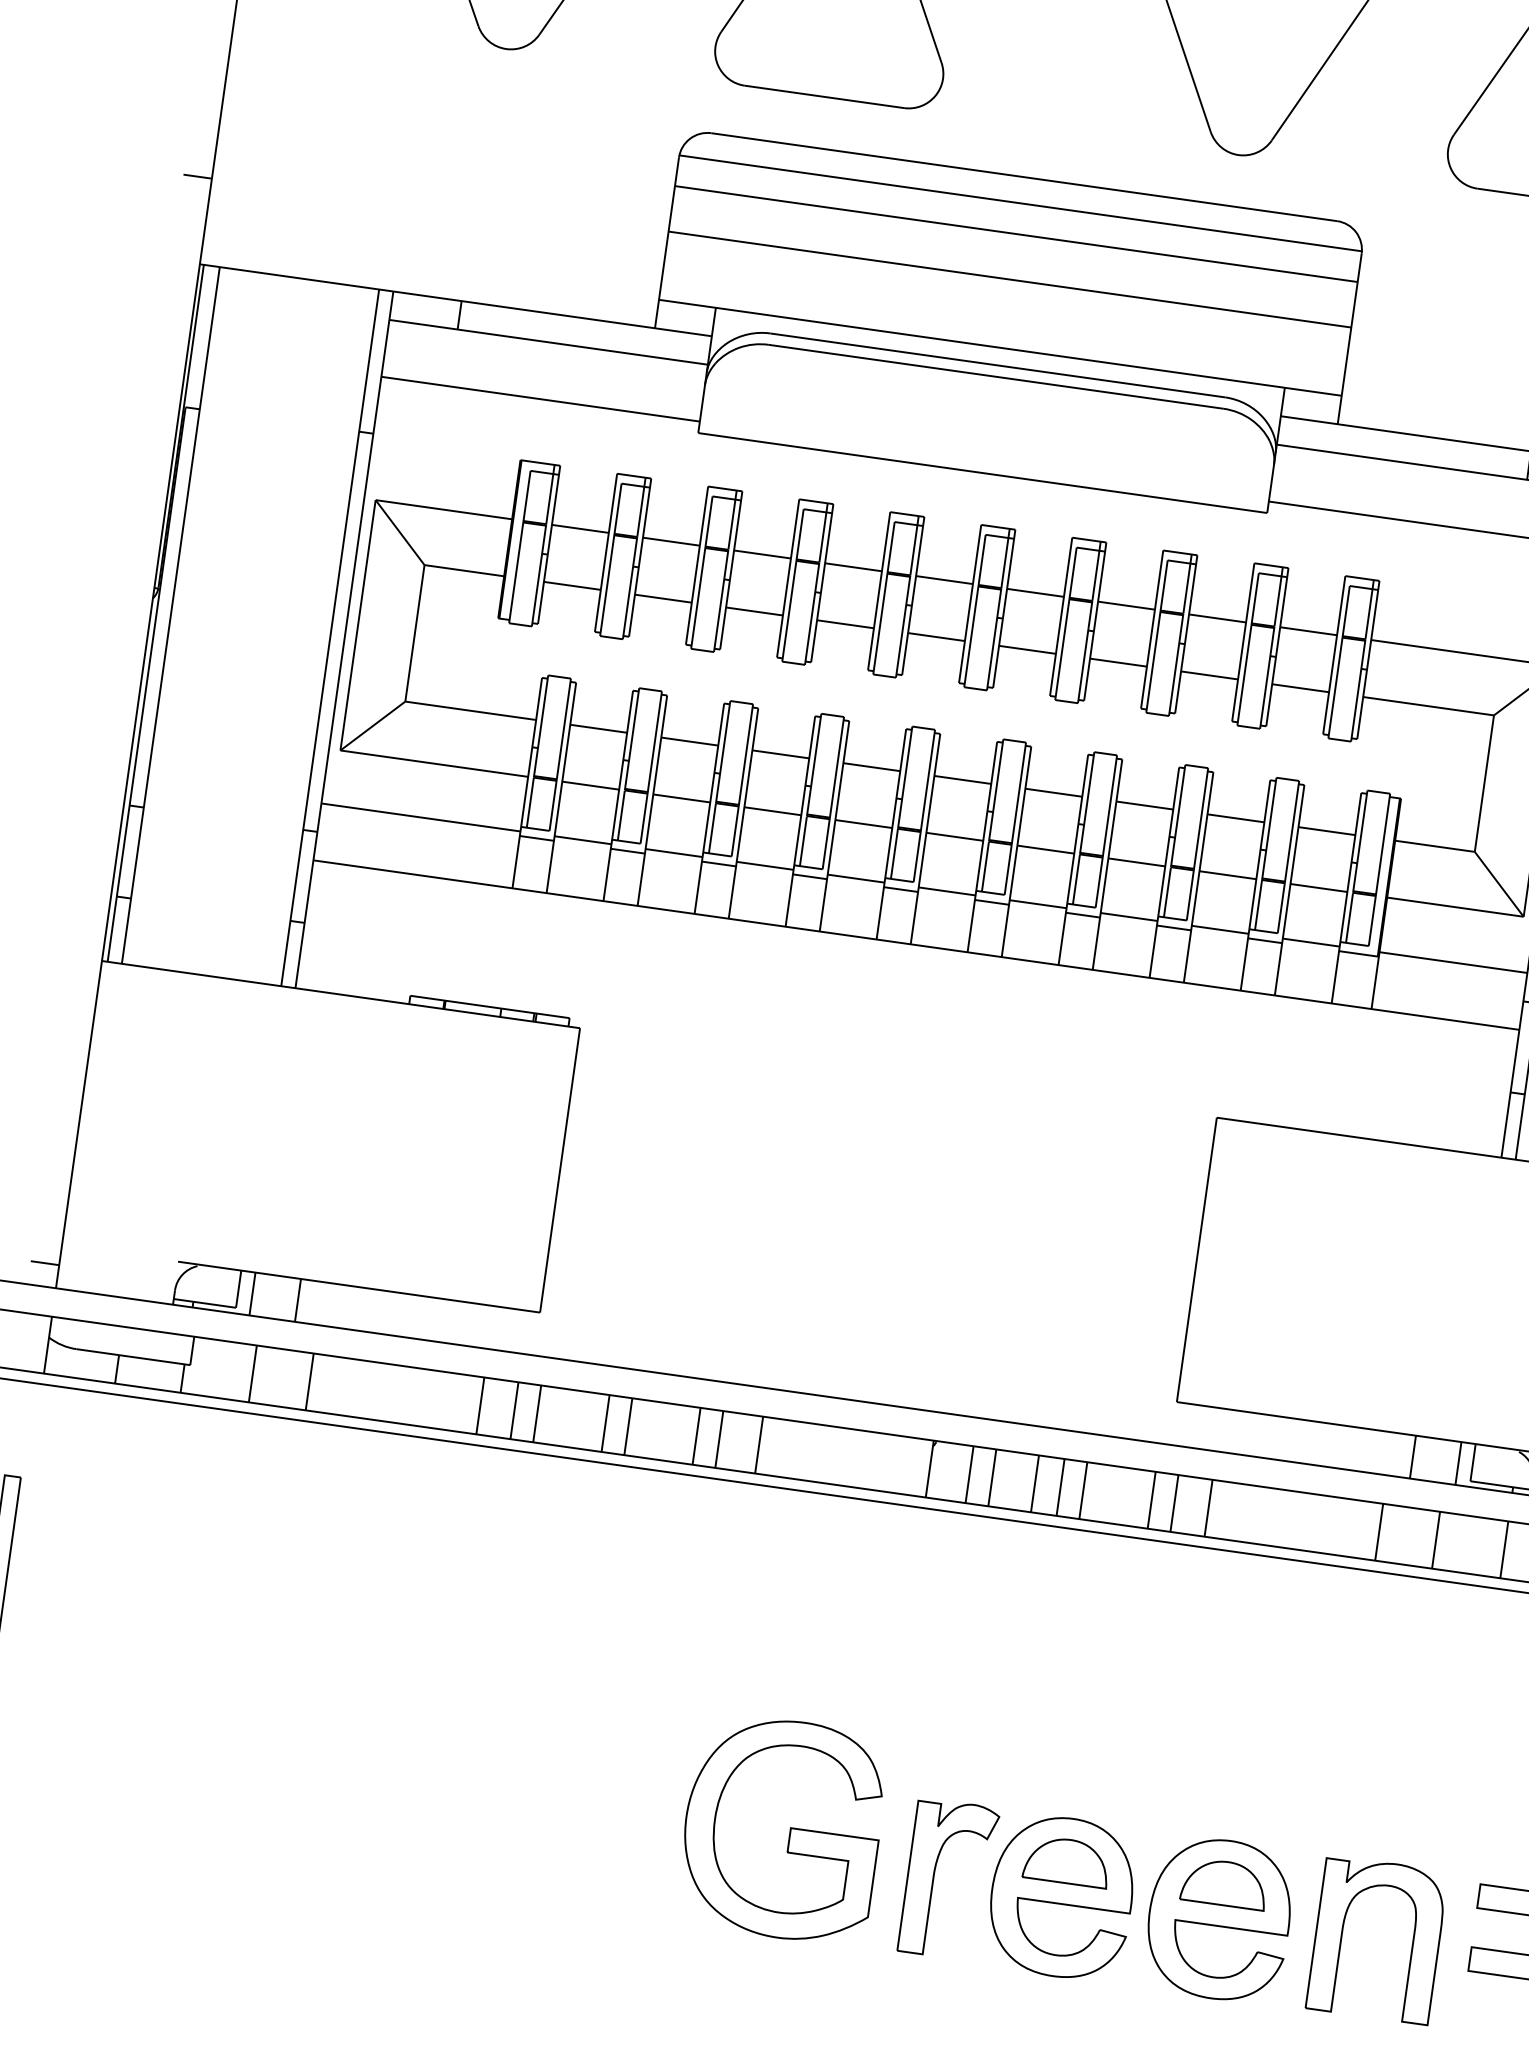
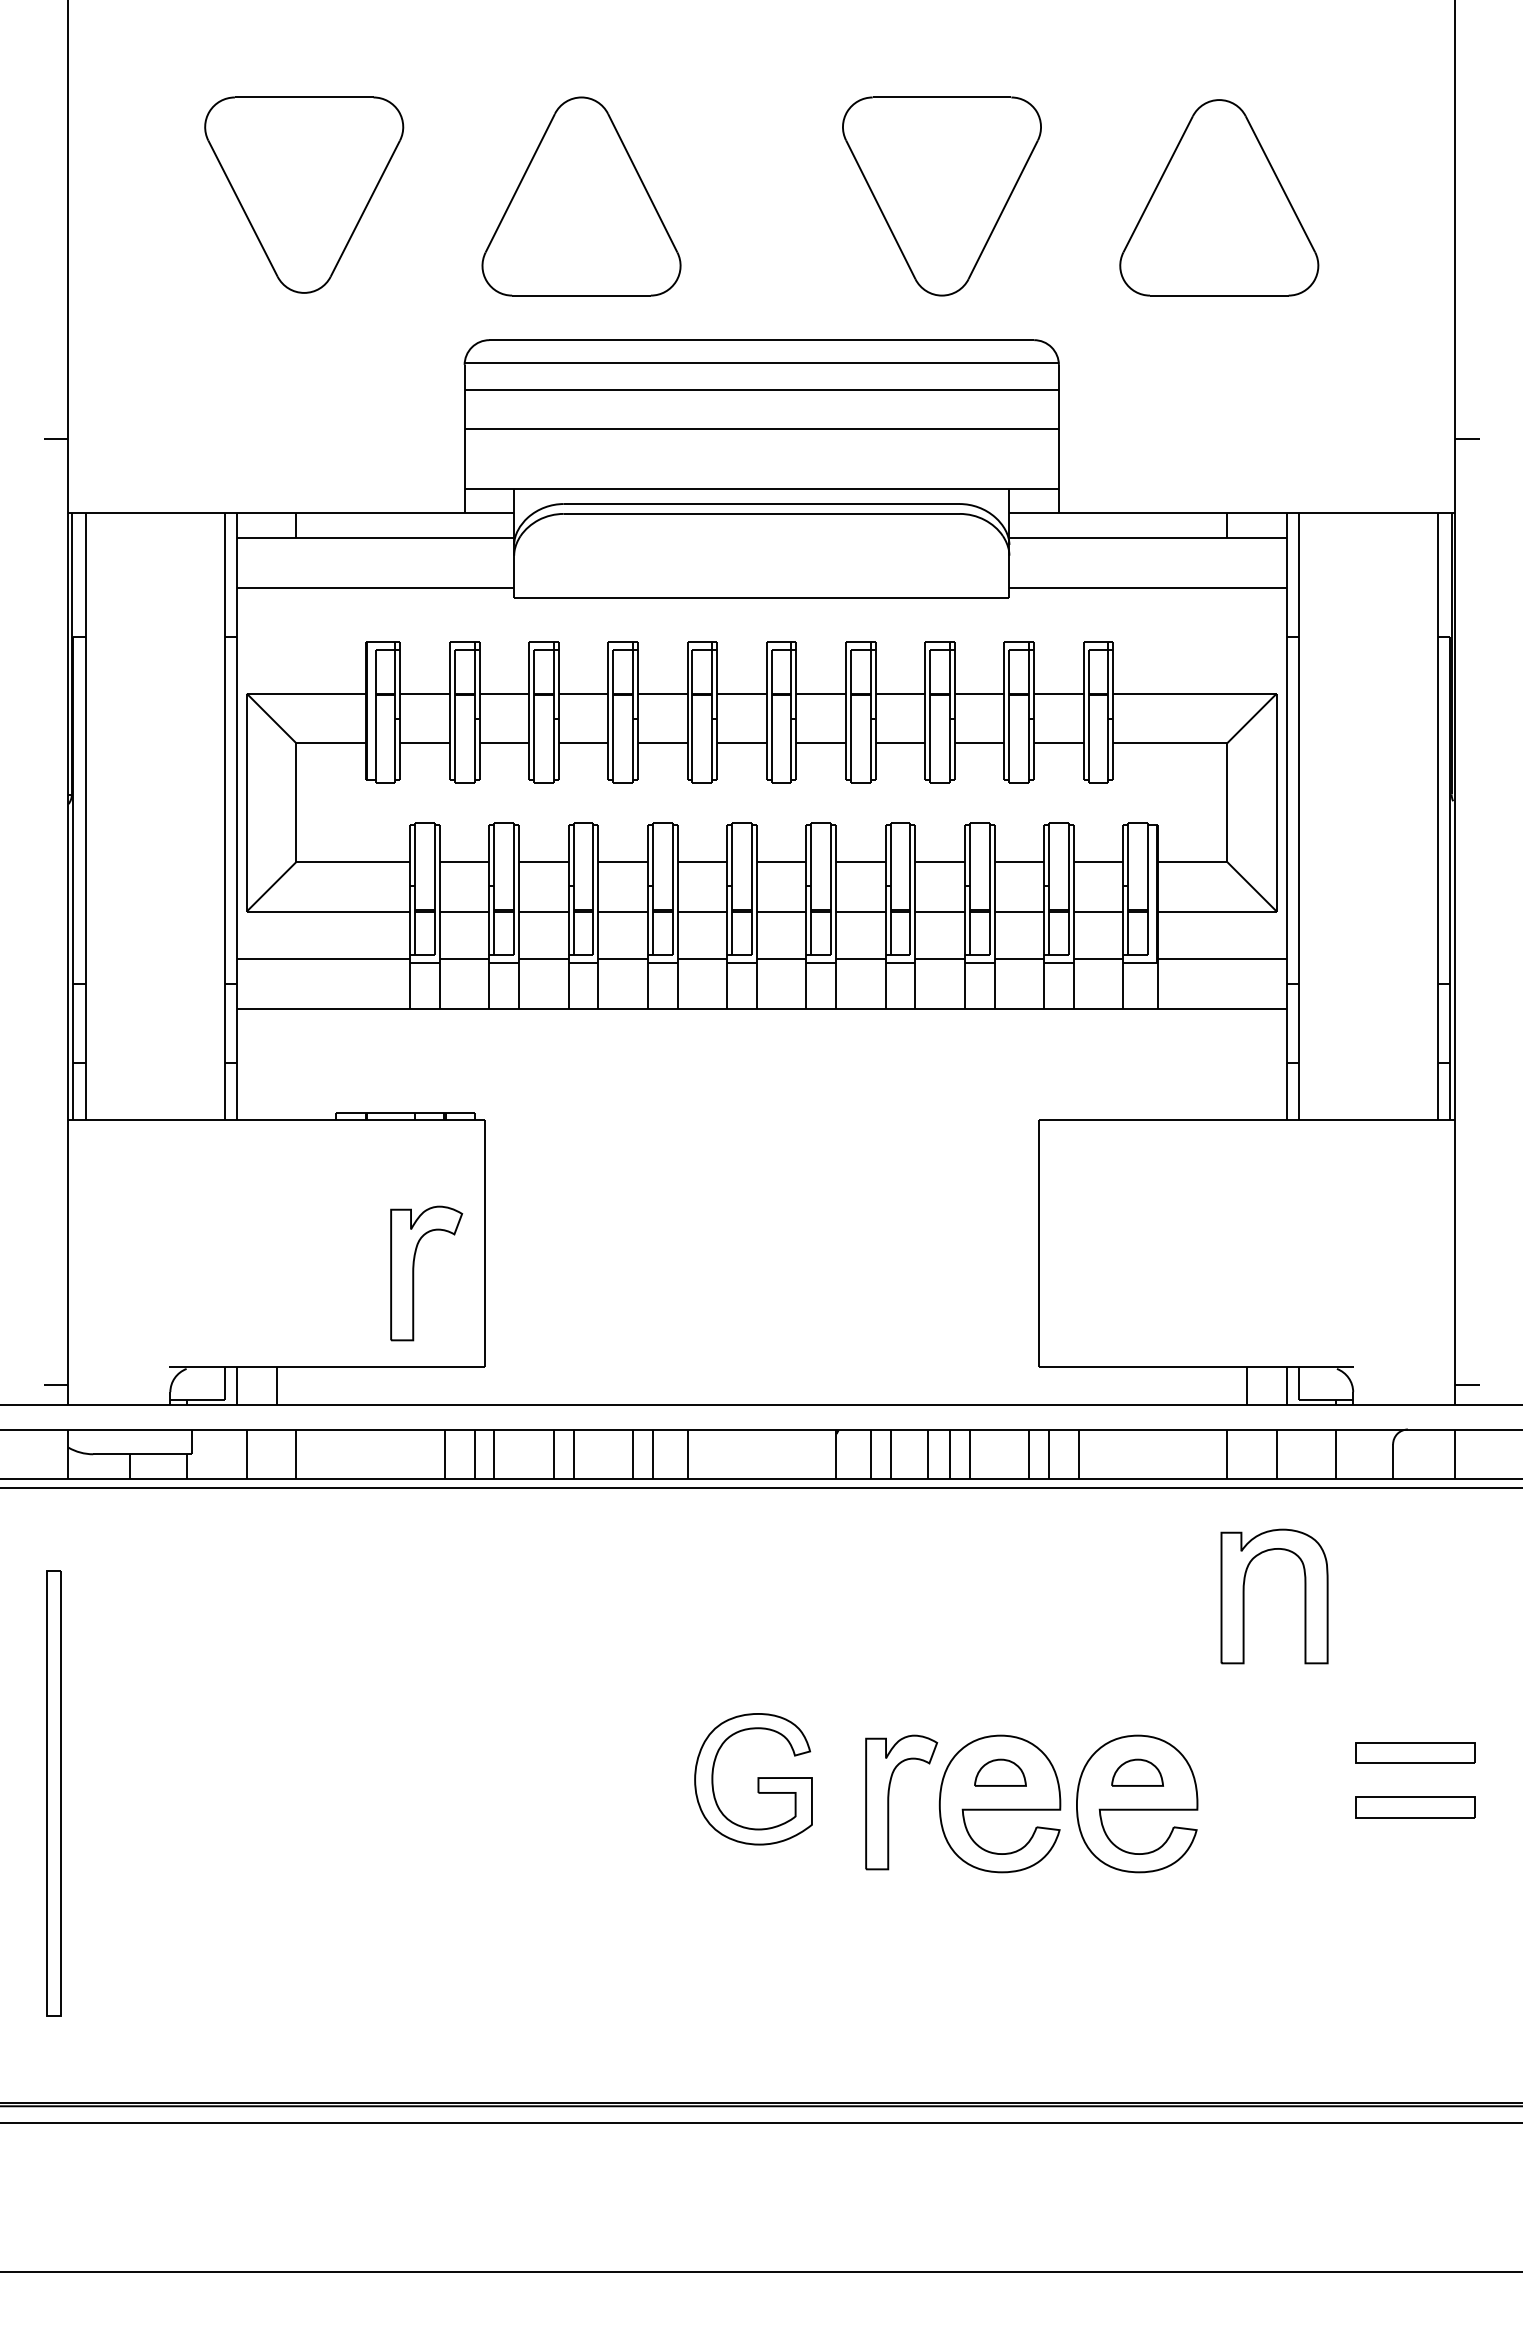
part: (474, 1193) -> (414, 1273), added
part: (782, 1829) -> (753, 1779), size x0.7
part: (1067, 1861) -> (1000, 1772), size x0.7
part: (1224, 1883) -> (1137, 1772), size x0.7
part: (1342, 1935) -> (1244, 1596), moved

